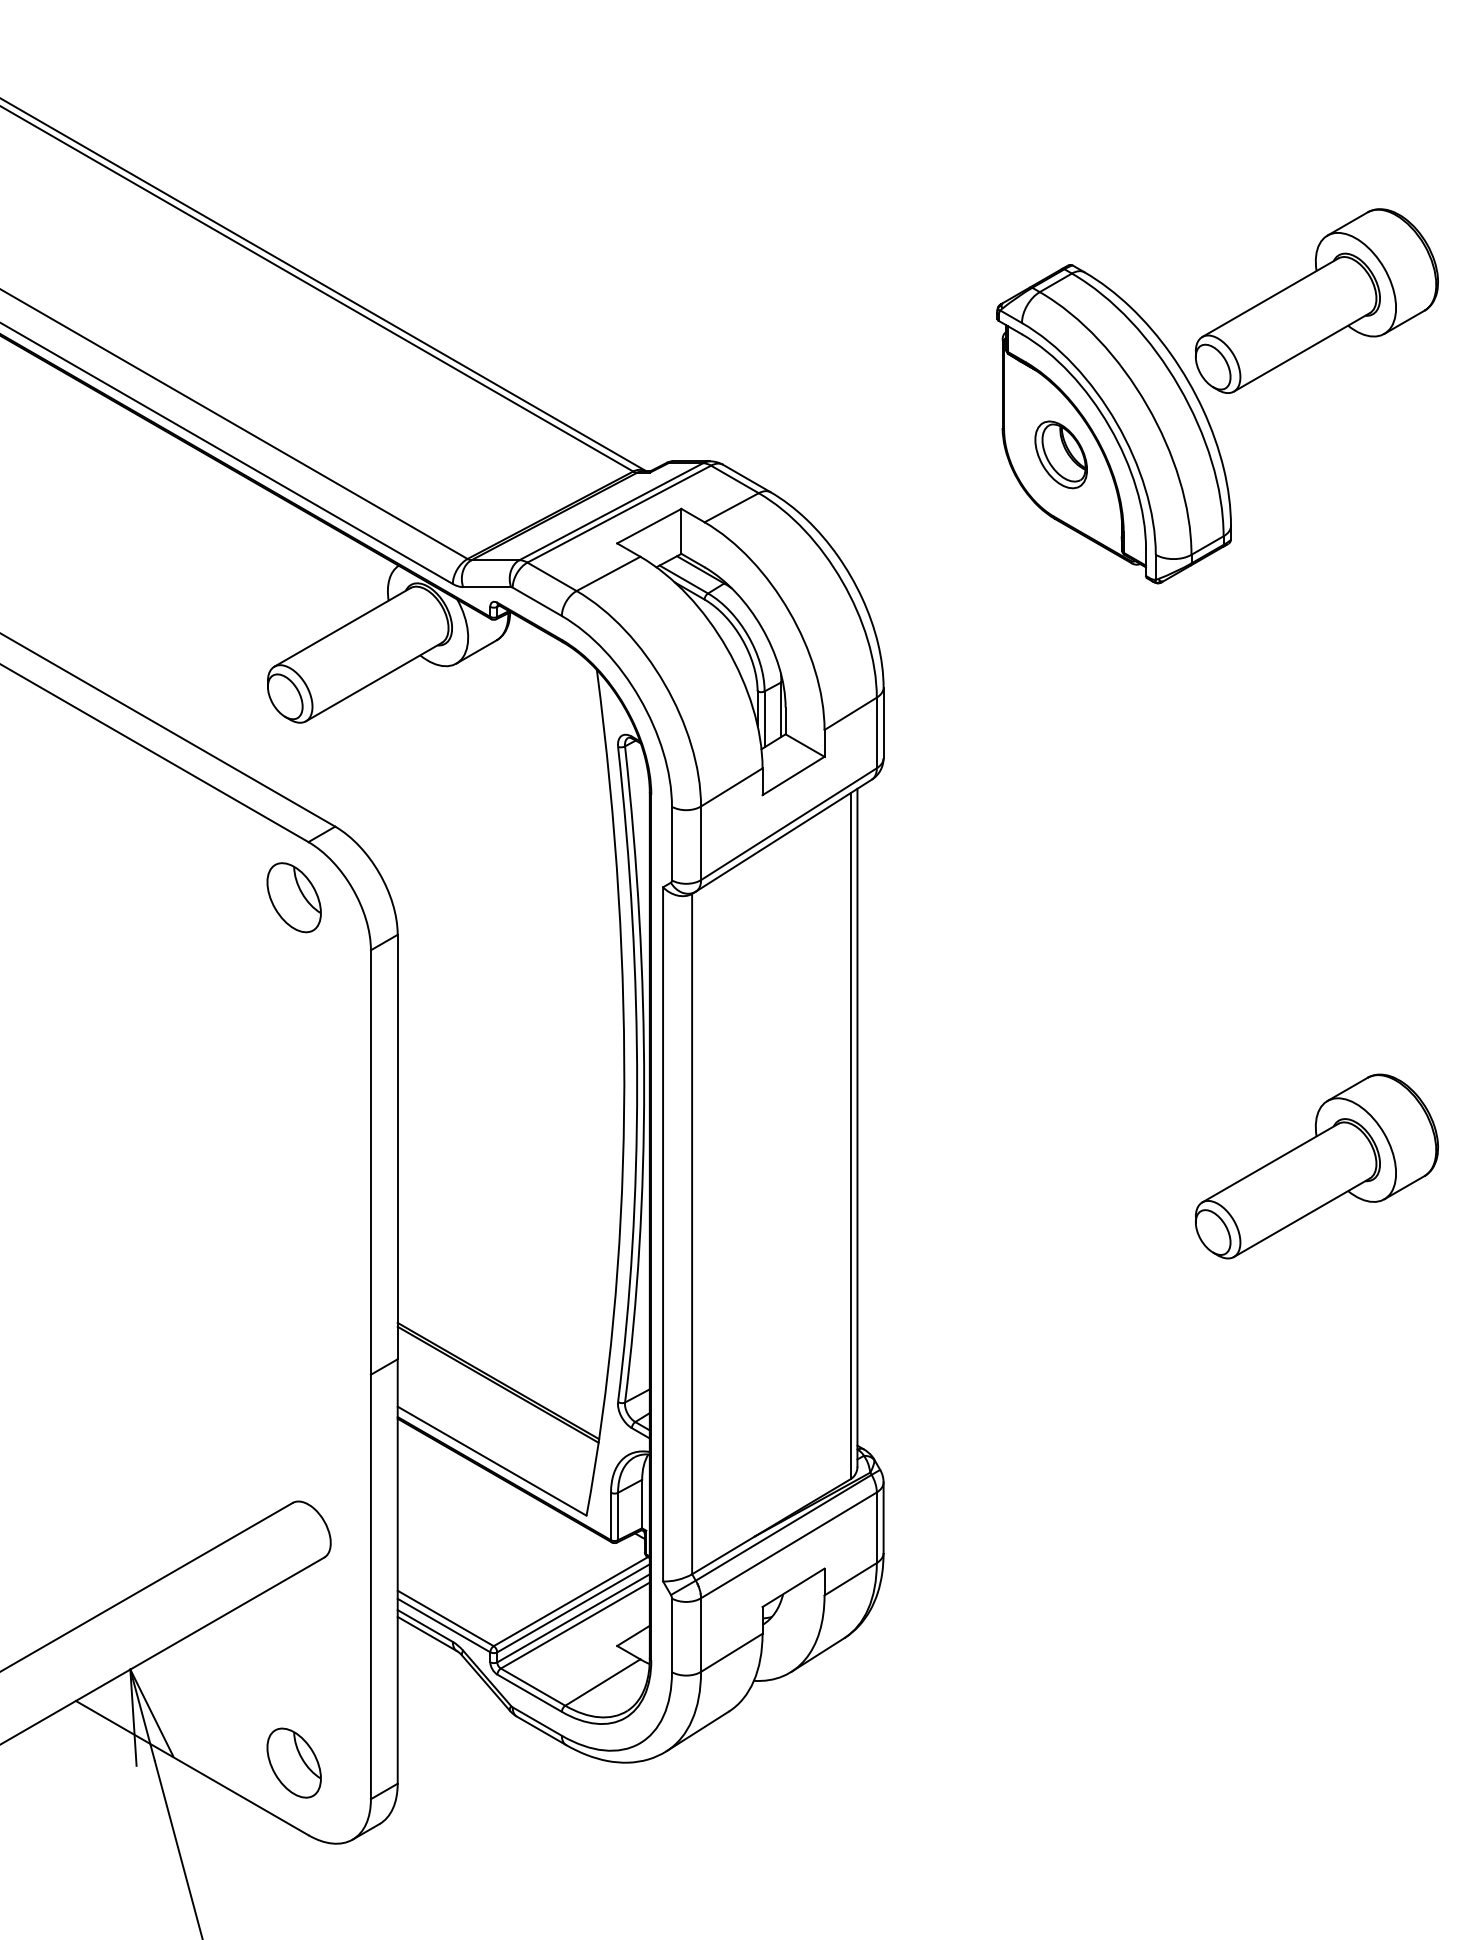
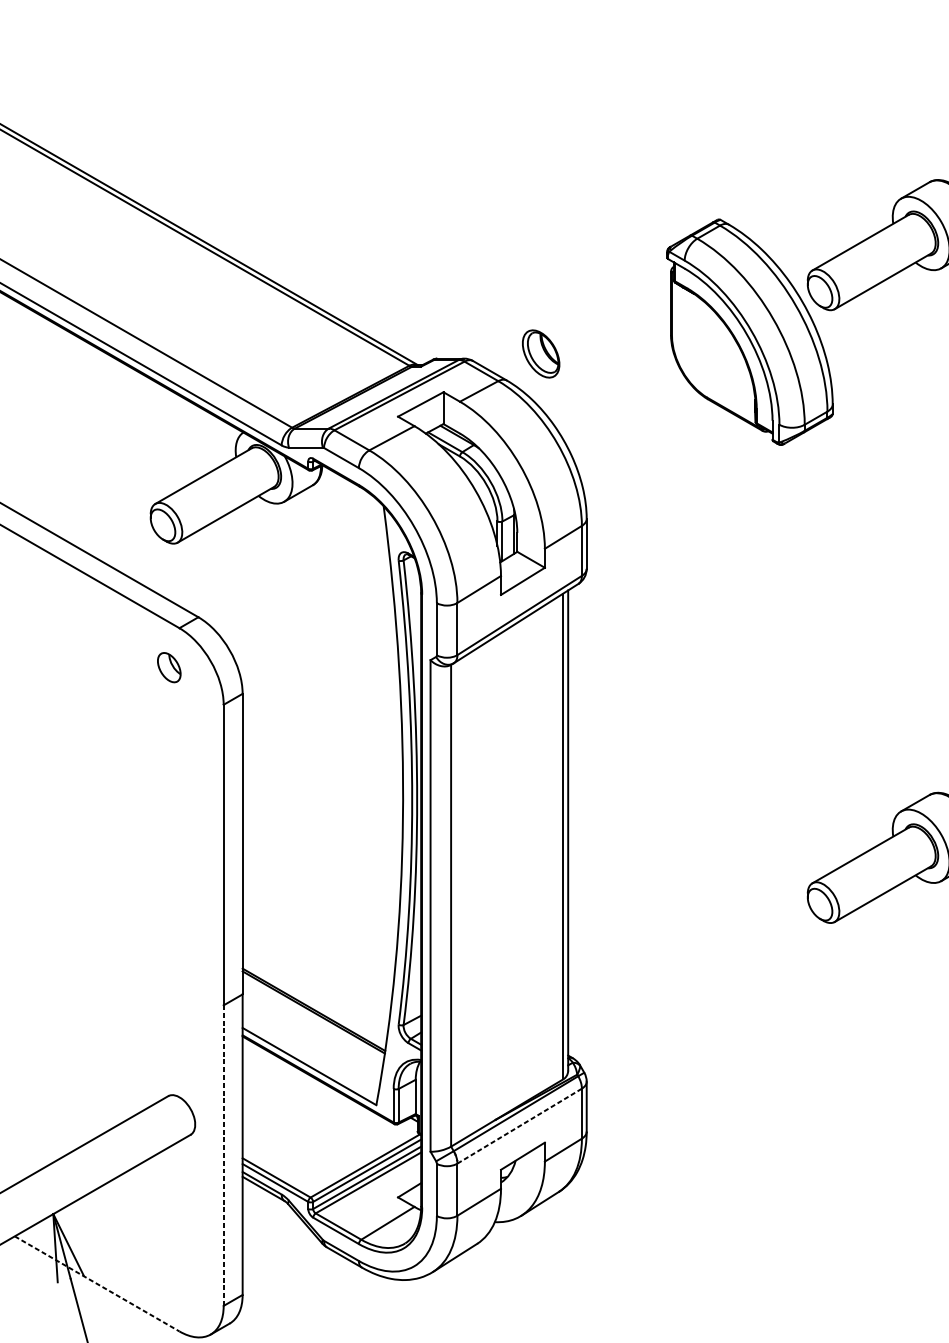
part: (1060, 454) -> (540, 353), moved
part: (293, 897) -> (168, 667), size x0.6
line: (788, 1545) -> (519, 1126), solid -> dashed
line: (370, 1586) -> (223, 1155), solid -> dashed
part: (293, 1762) -> (168, 1279), removed
line: (192, 1768) -> (97, 1284), solid -> dashed

